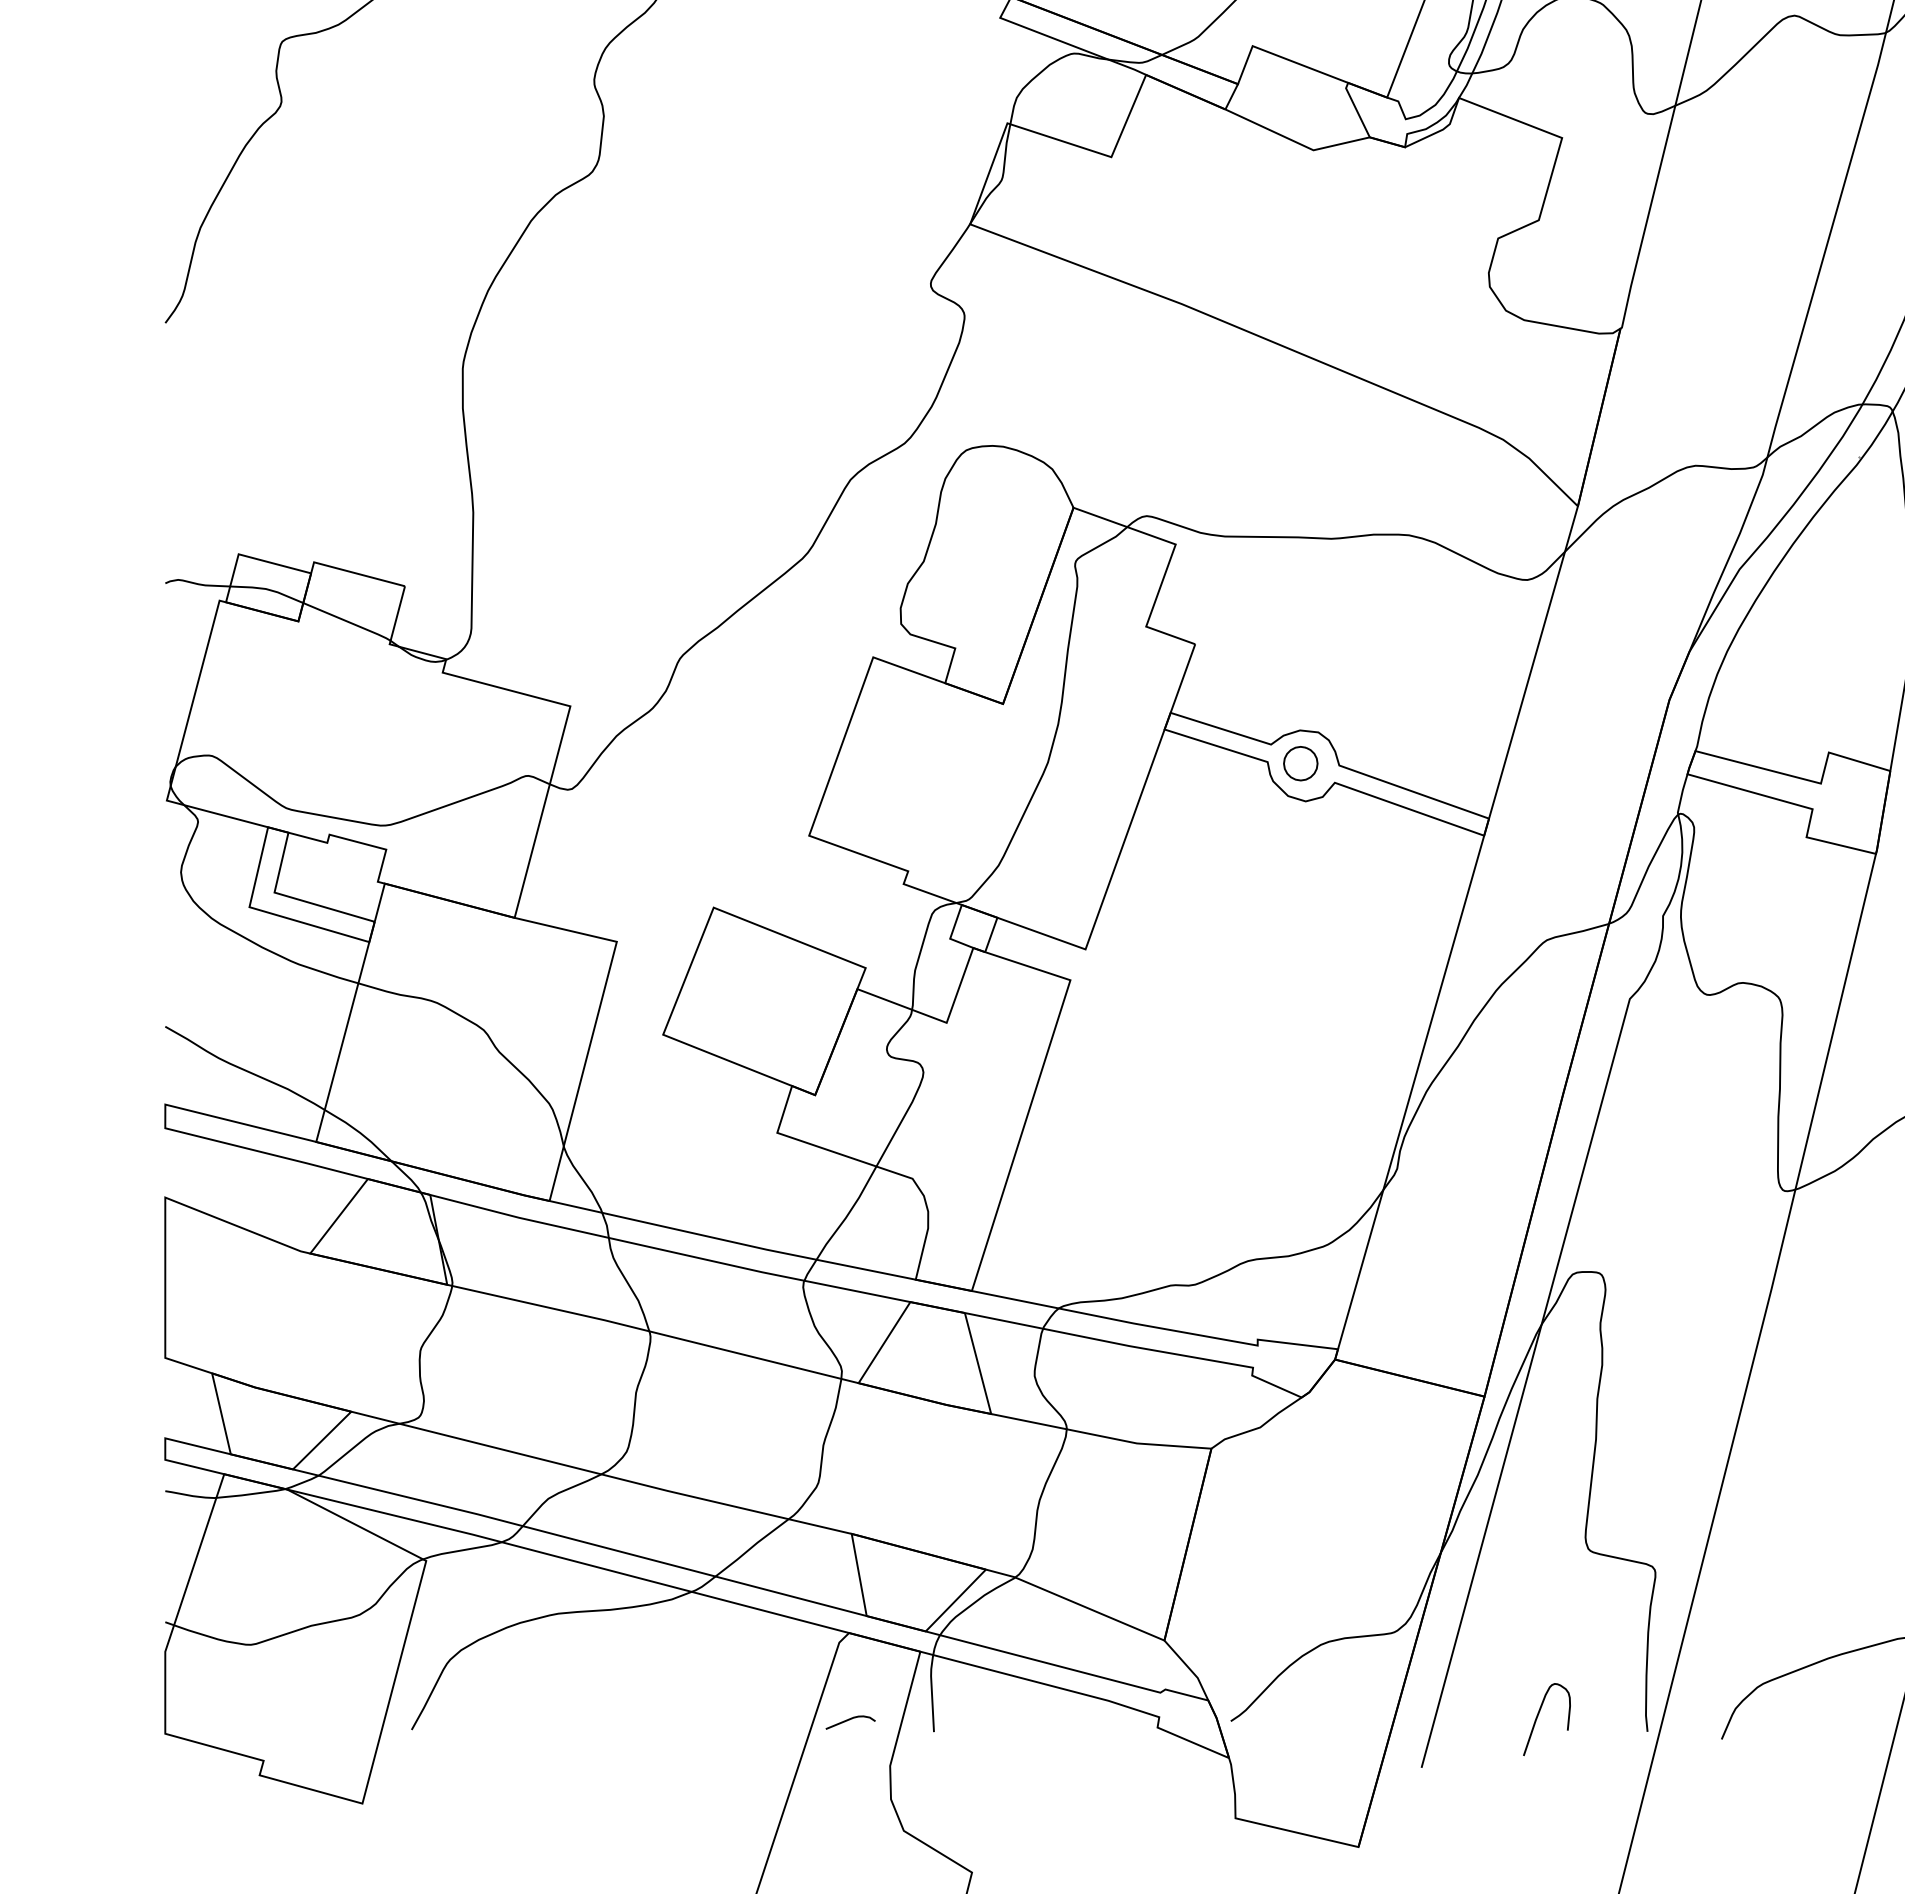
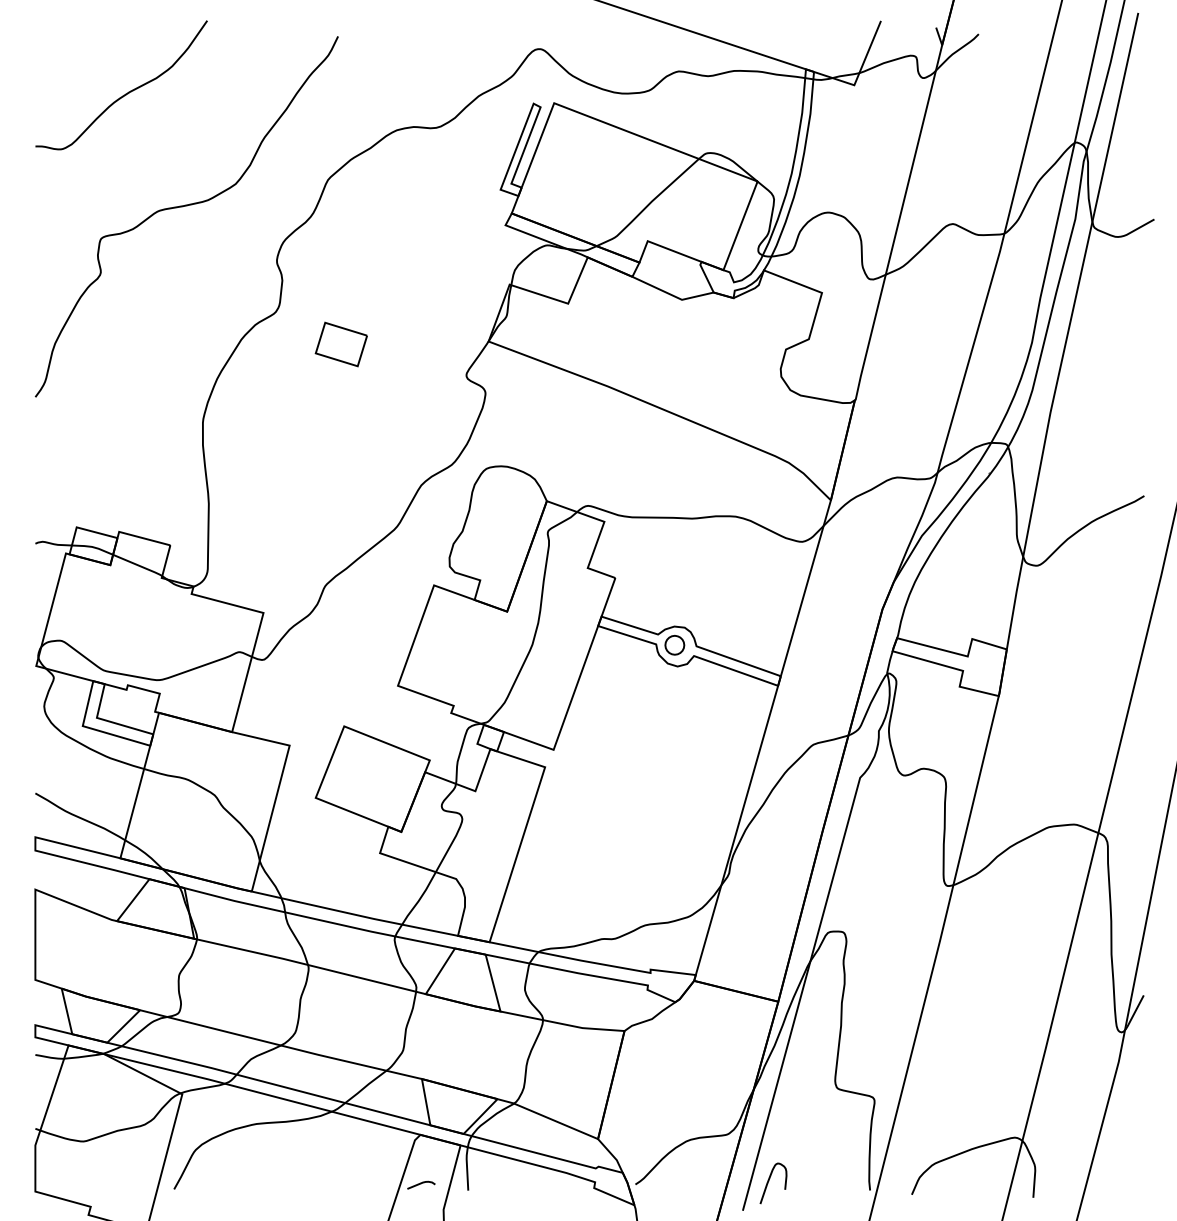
part: (707, 229) -> (340, 344), added
curve: (1539, 1715) -> (769, 1181), moved

